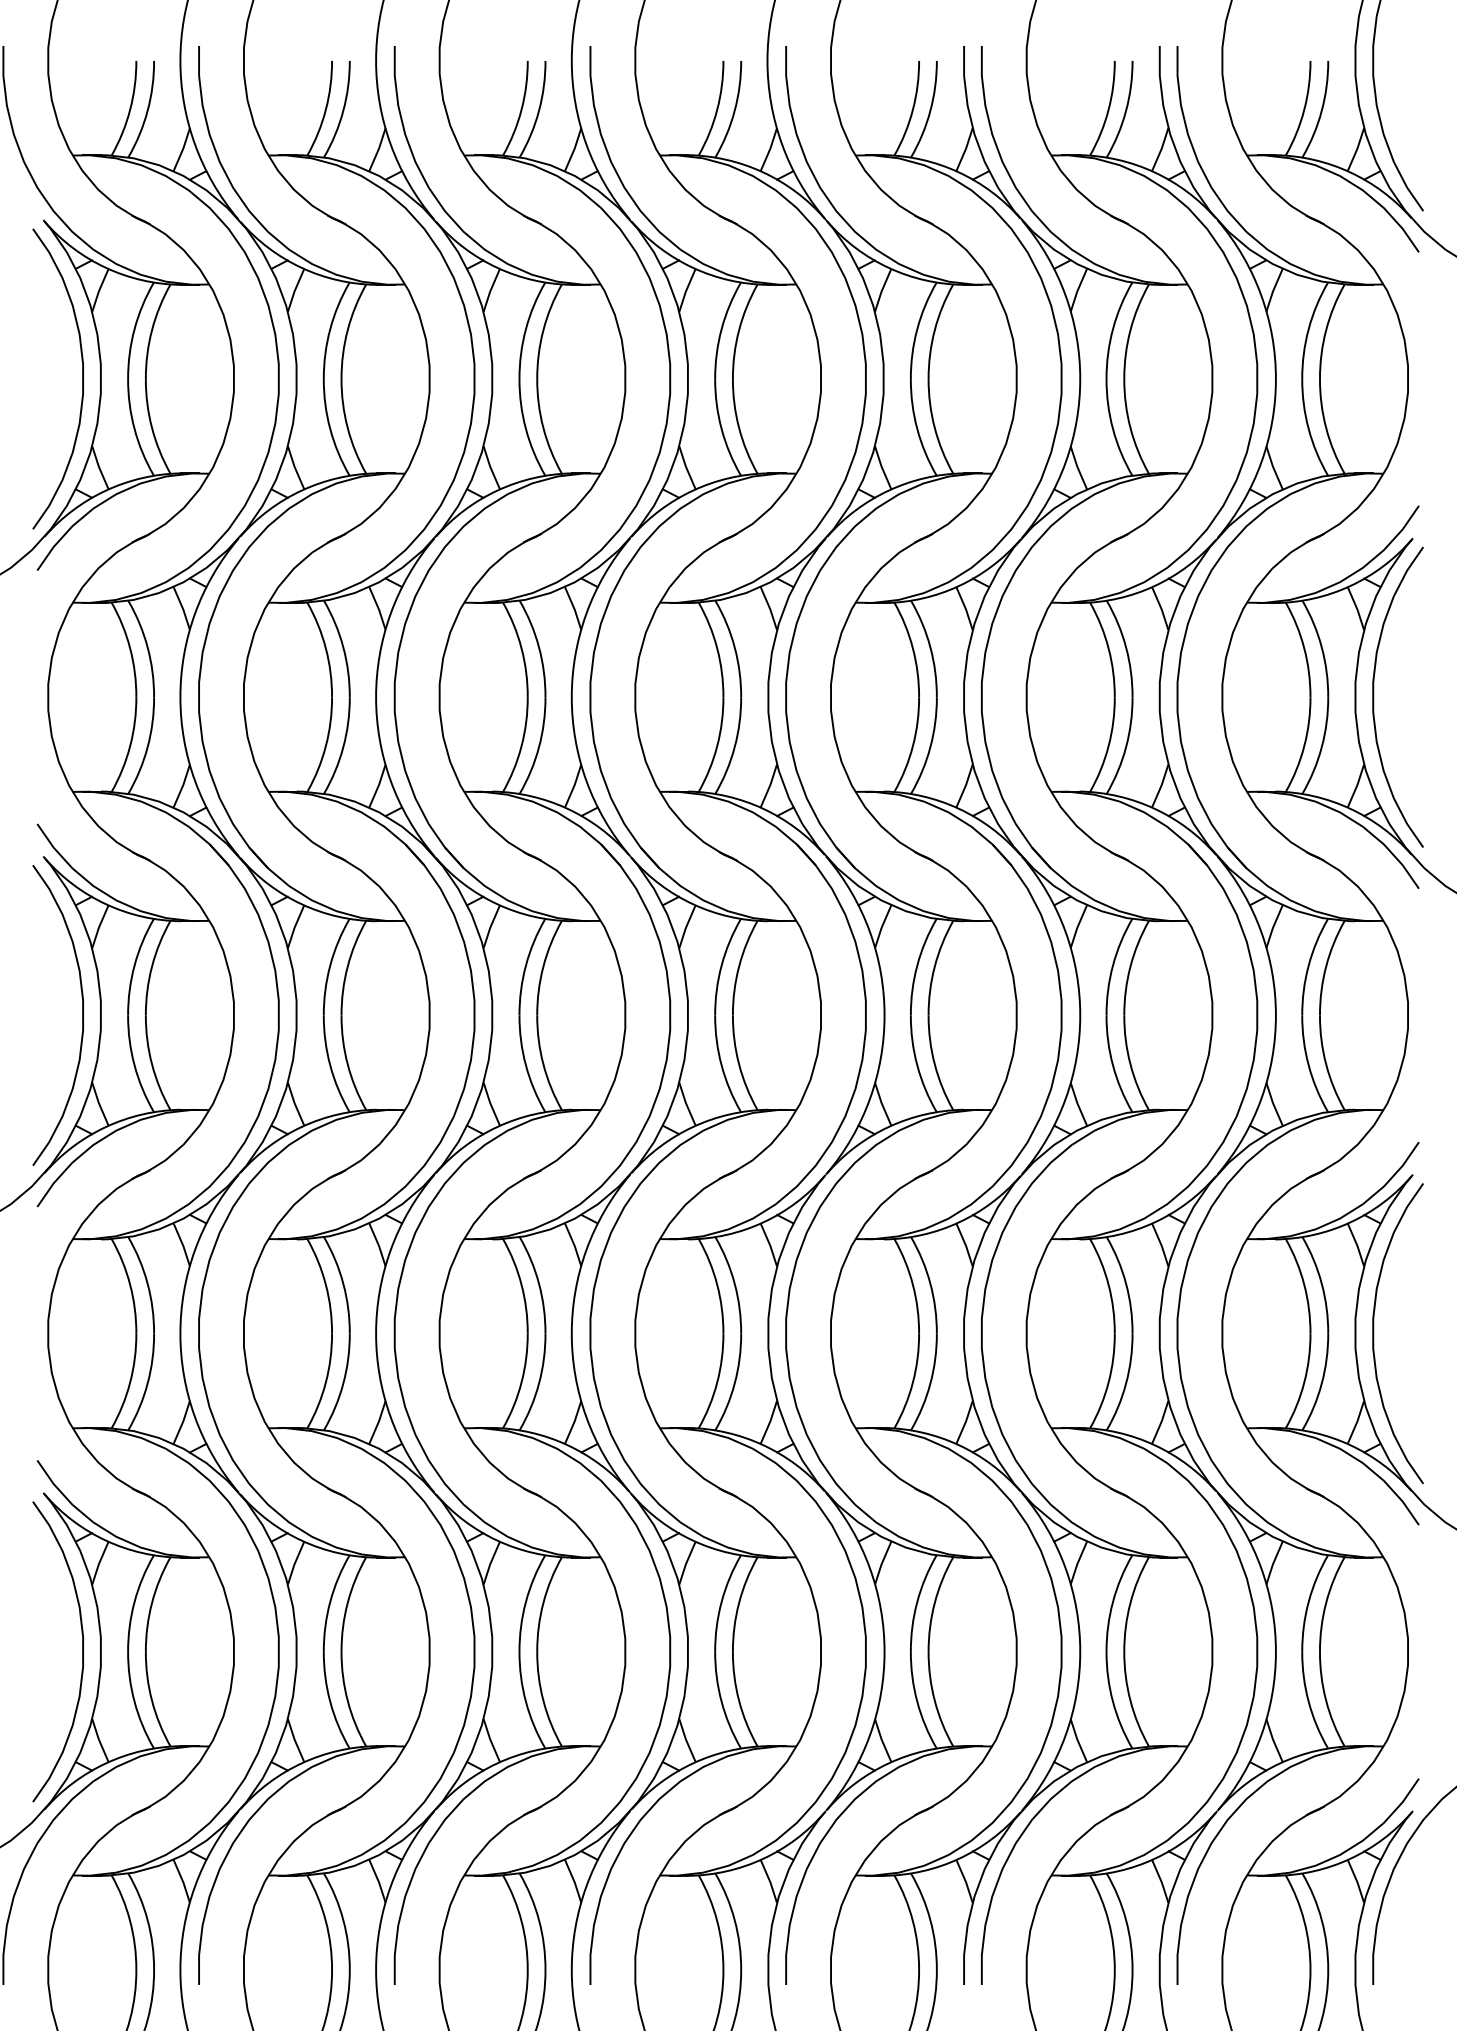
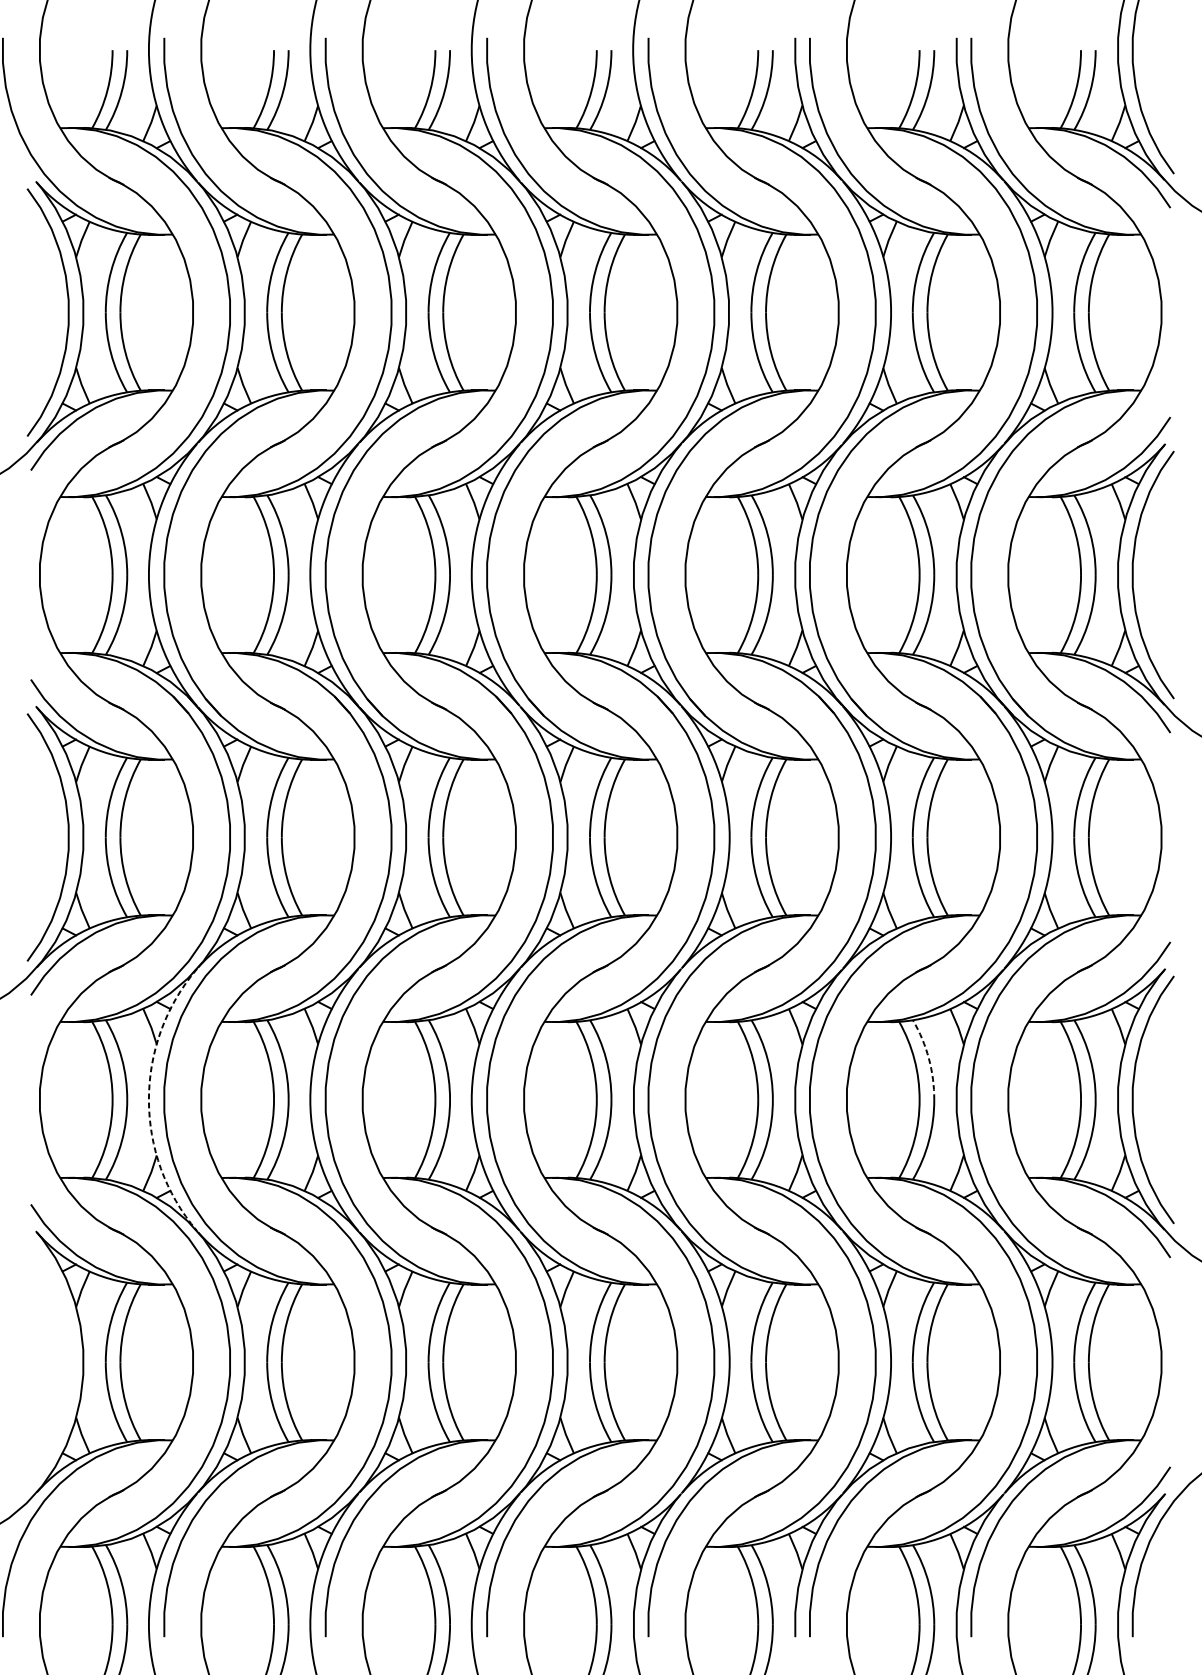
arc: (1126, 1283) -> (929, 1058), solid -> dashed
arc: (180, 1333) -> (149, 1099), solid -> dashed
curve: (82, 1651) -> (68, 1362), removed

